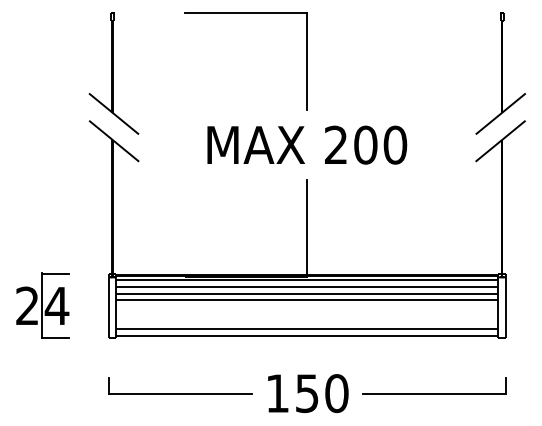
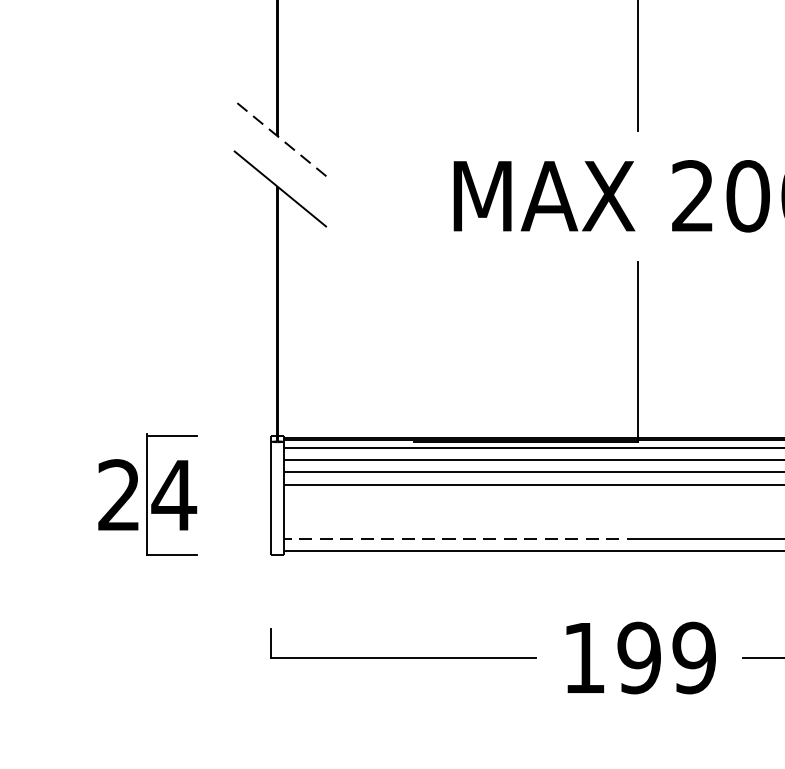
line: (113, 113) -> (279, 137), solid -> dashed
line: (211, 329) -> (461, 538), solid -> dashed
text: (321, 393) -> (665, 657), 150 -> 199

